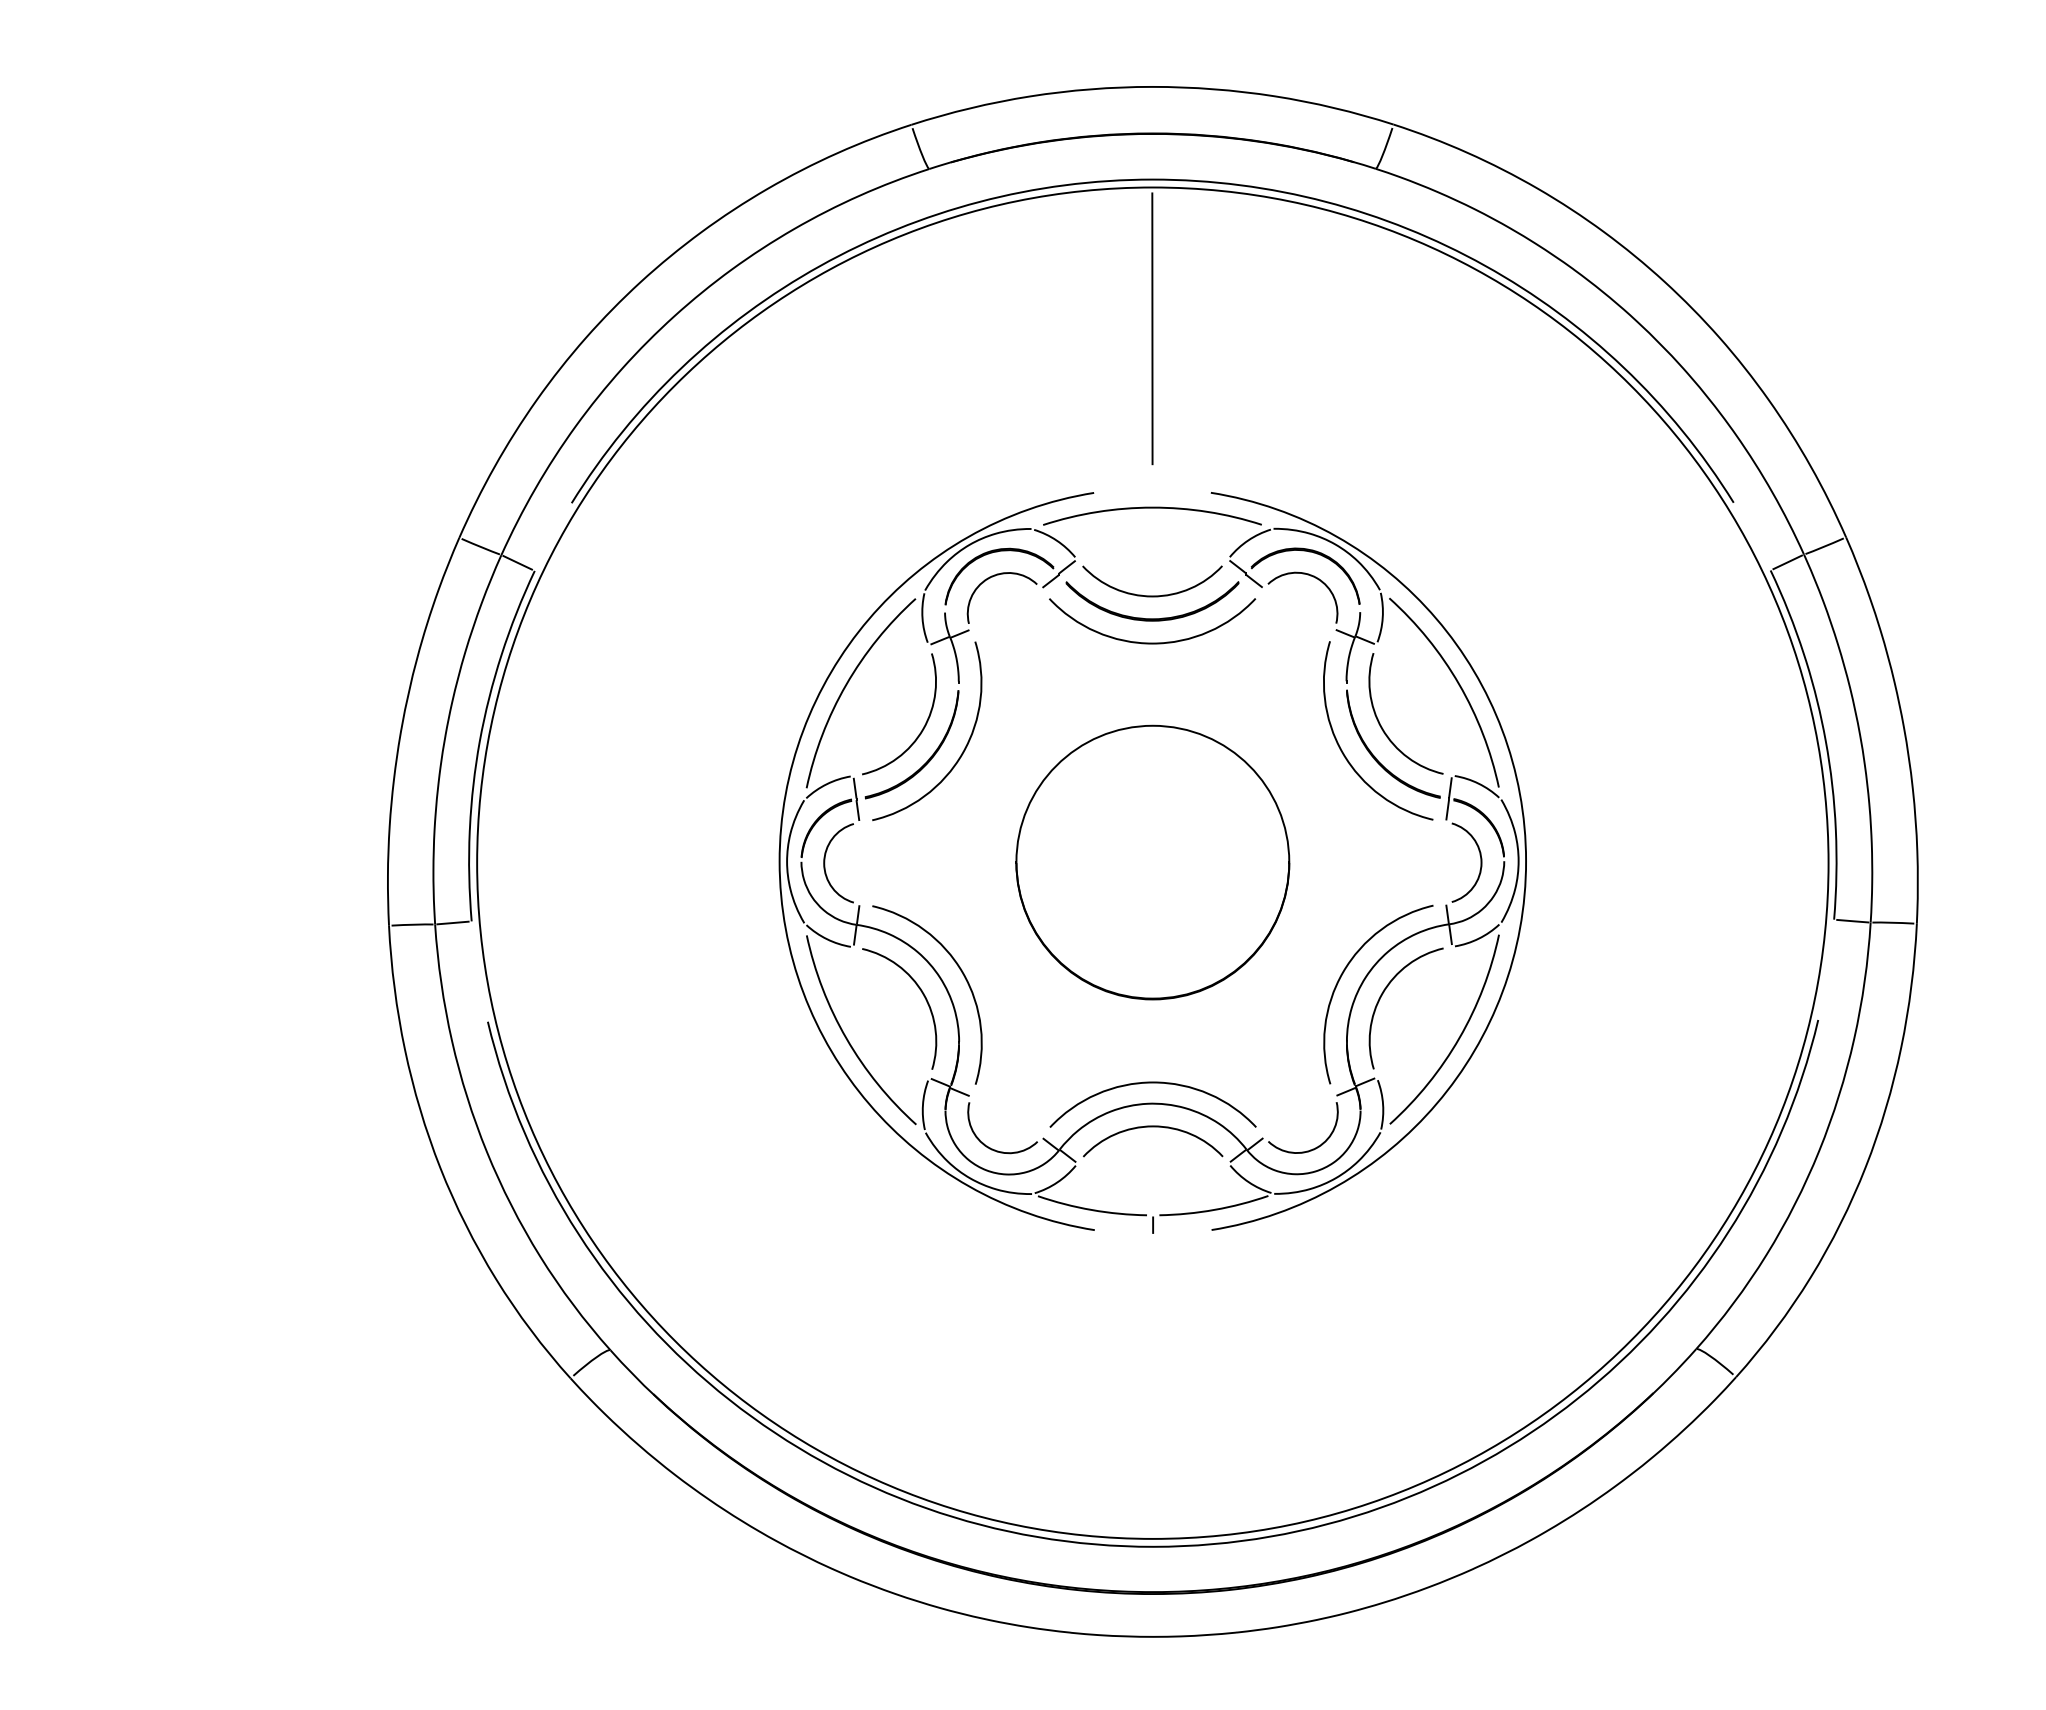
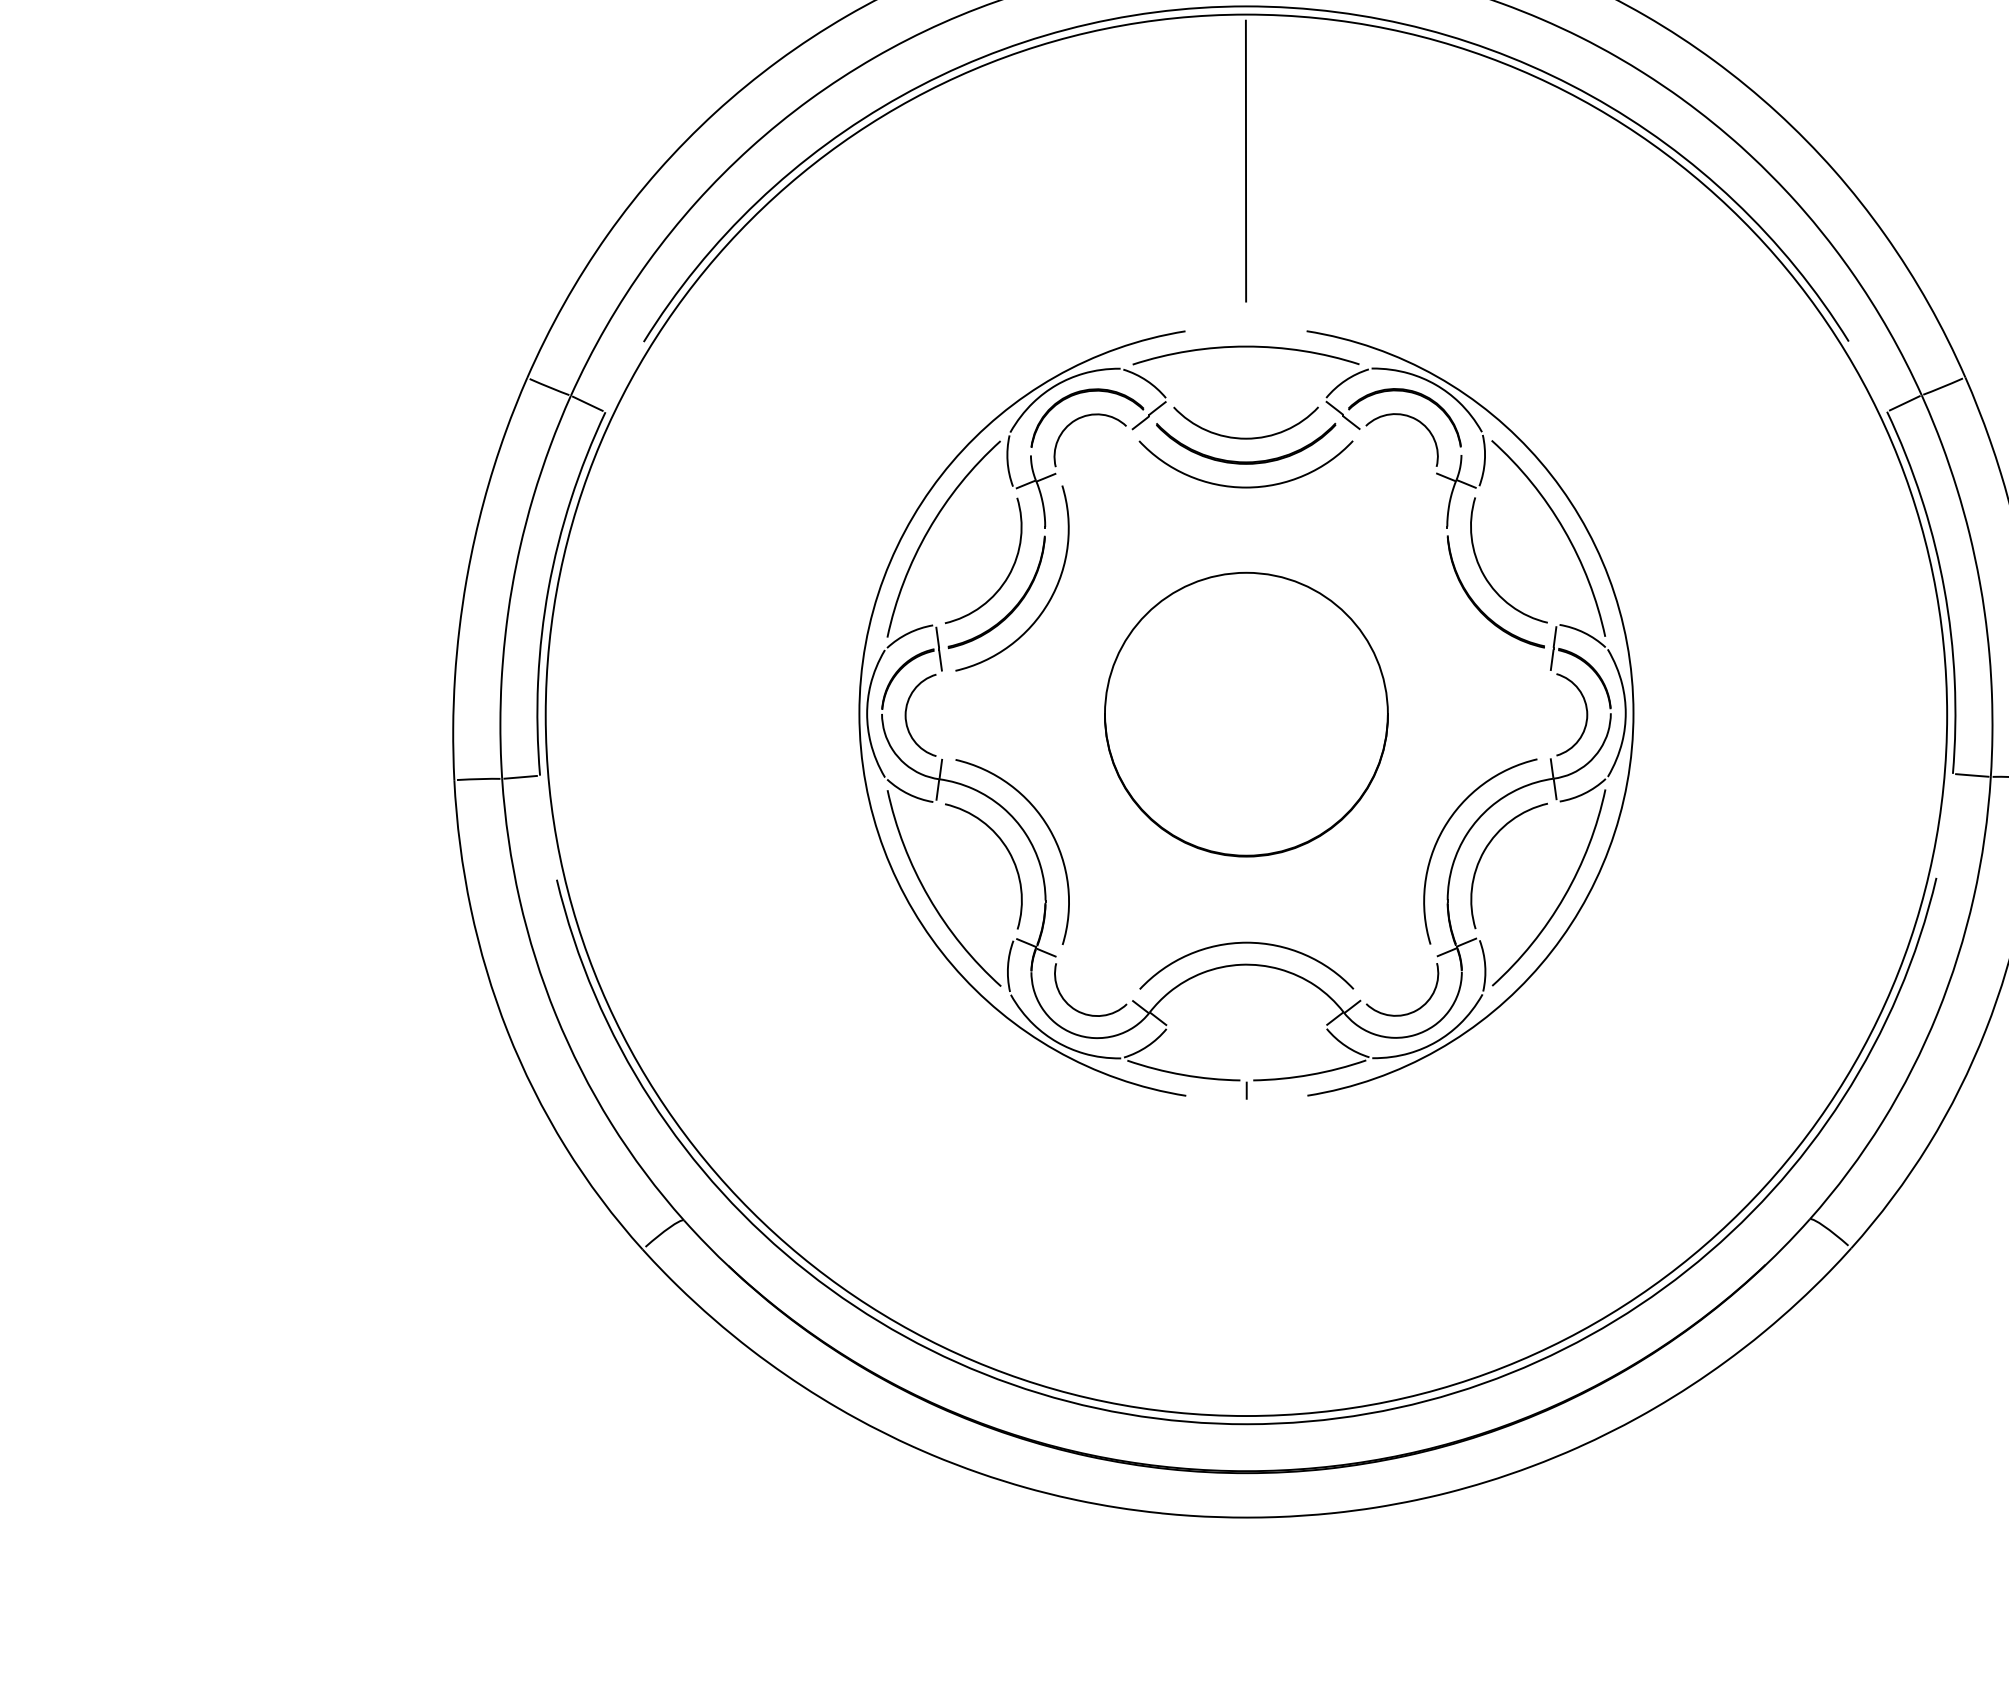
curve: (1344, 753) -> (1445, 601), removed
curve: (1153, 1127) -> (1247, 989), removed

